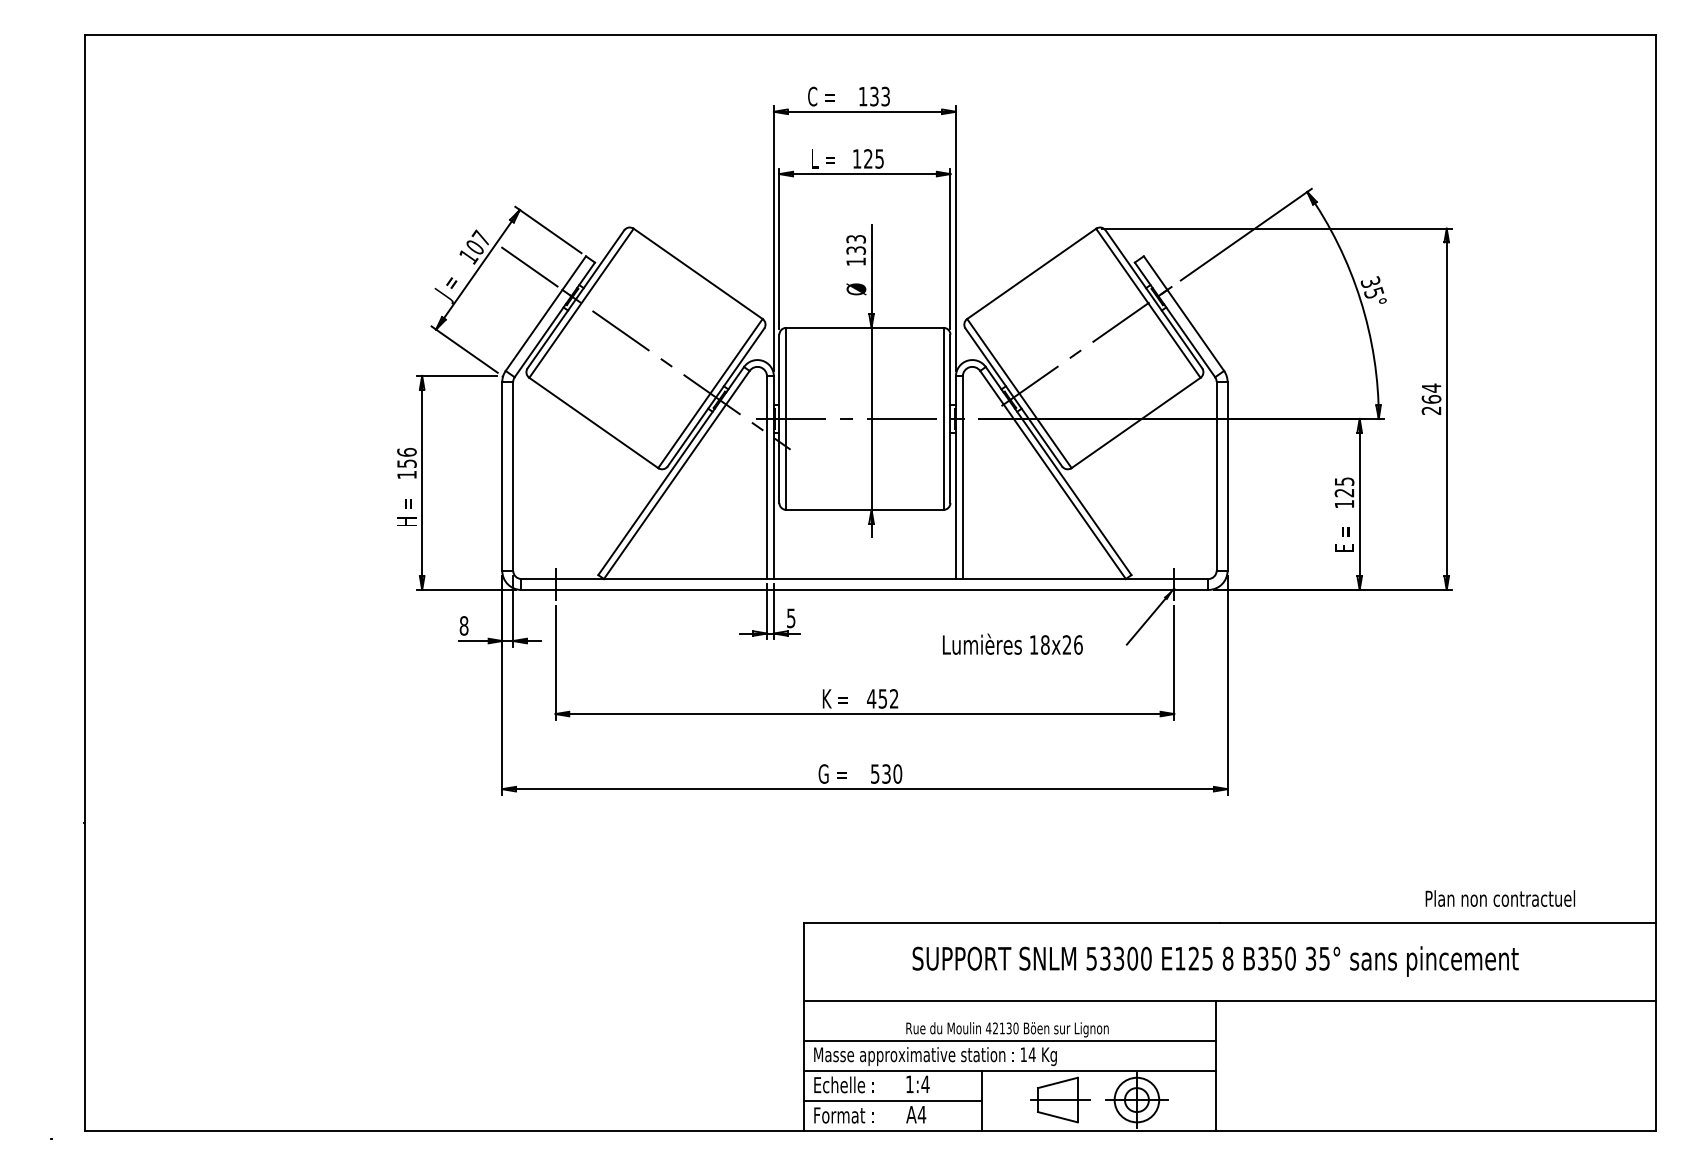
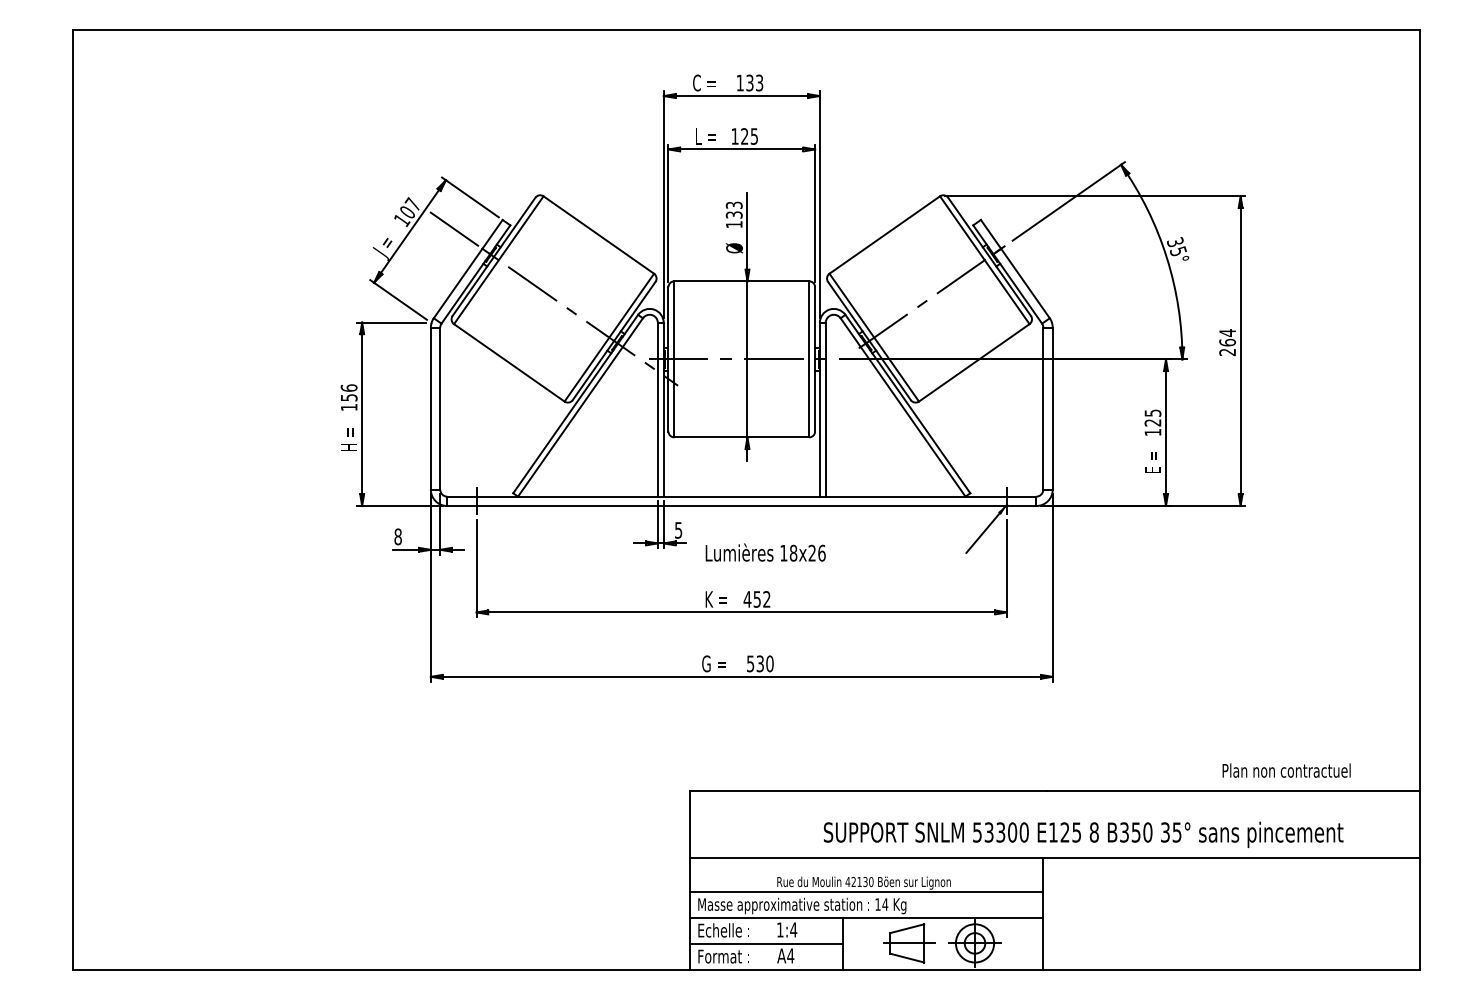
text: (1012, 643) -> (765, 551), moved
text: (1215, 961) -> (1083, 834), moved

